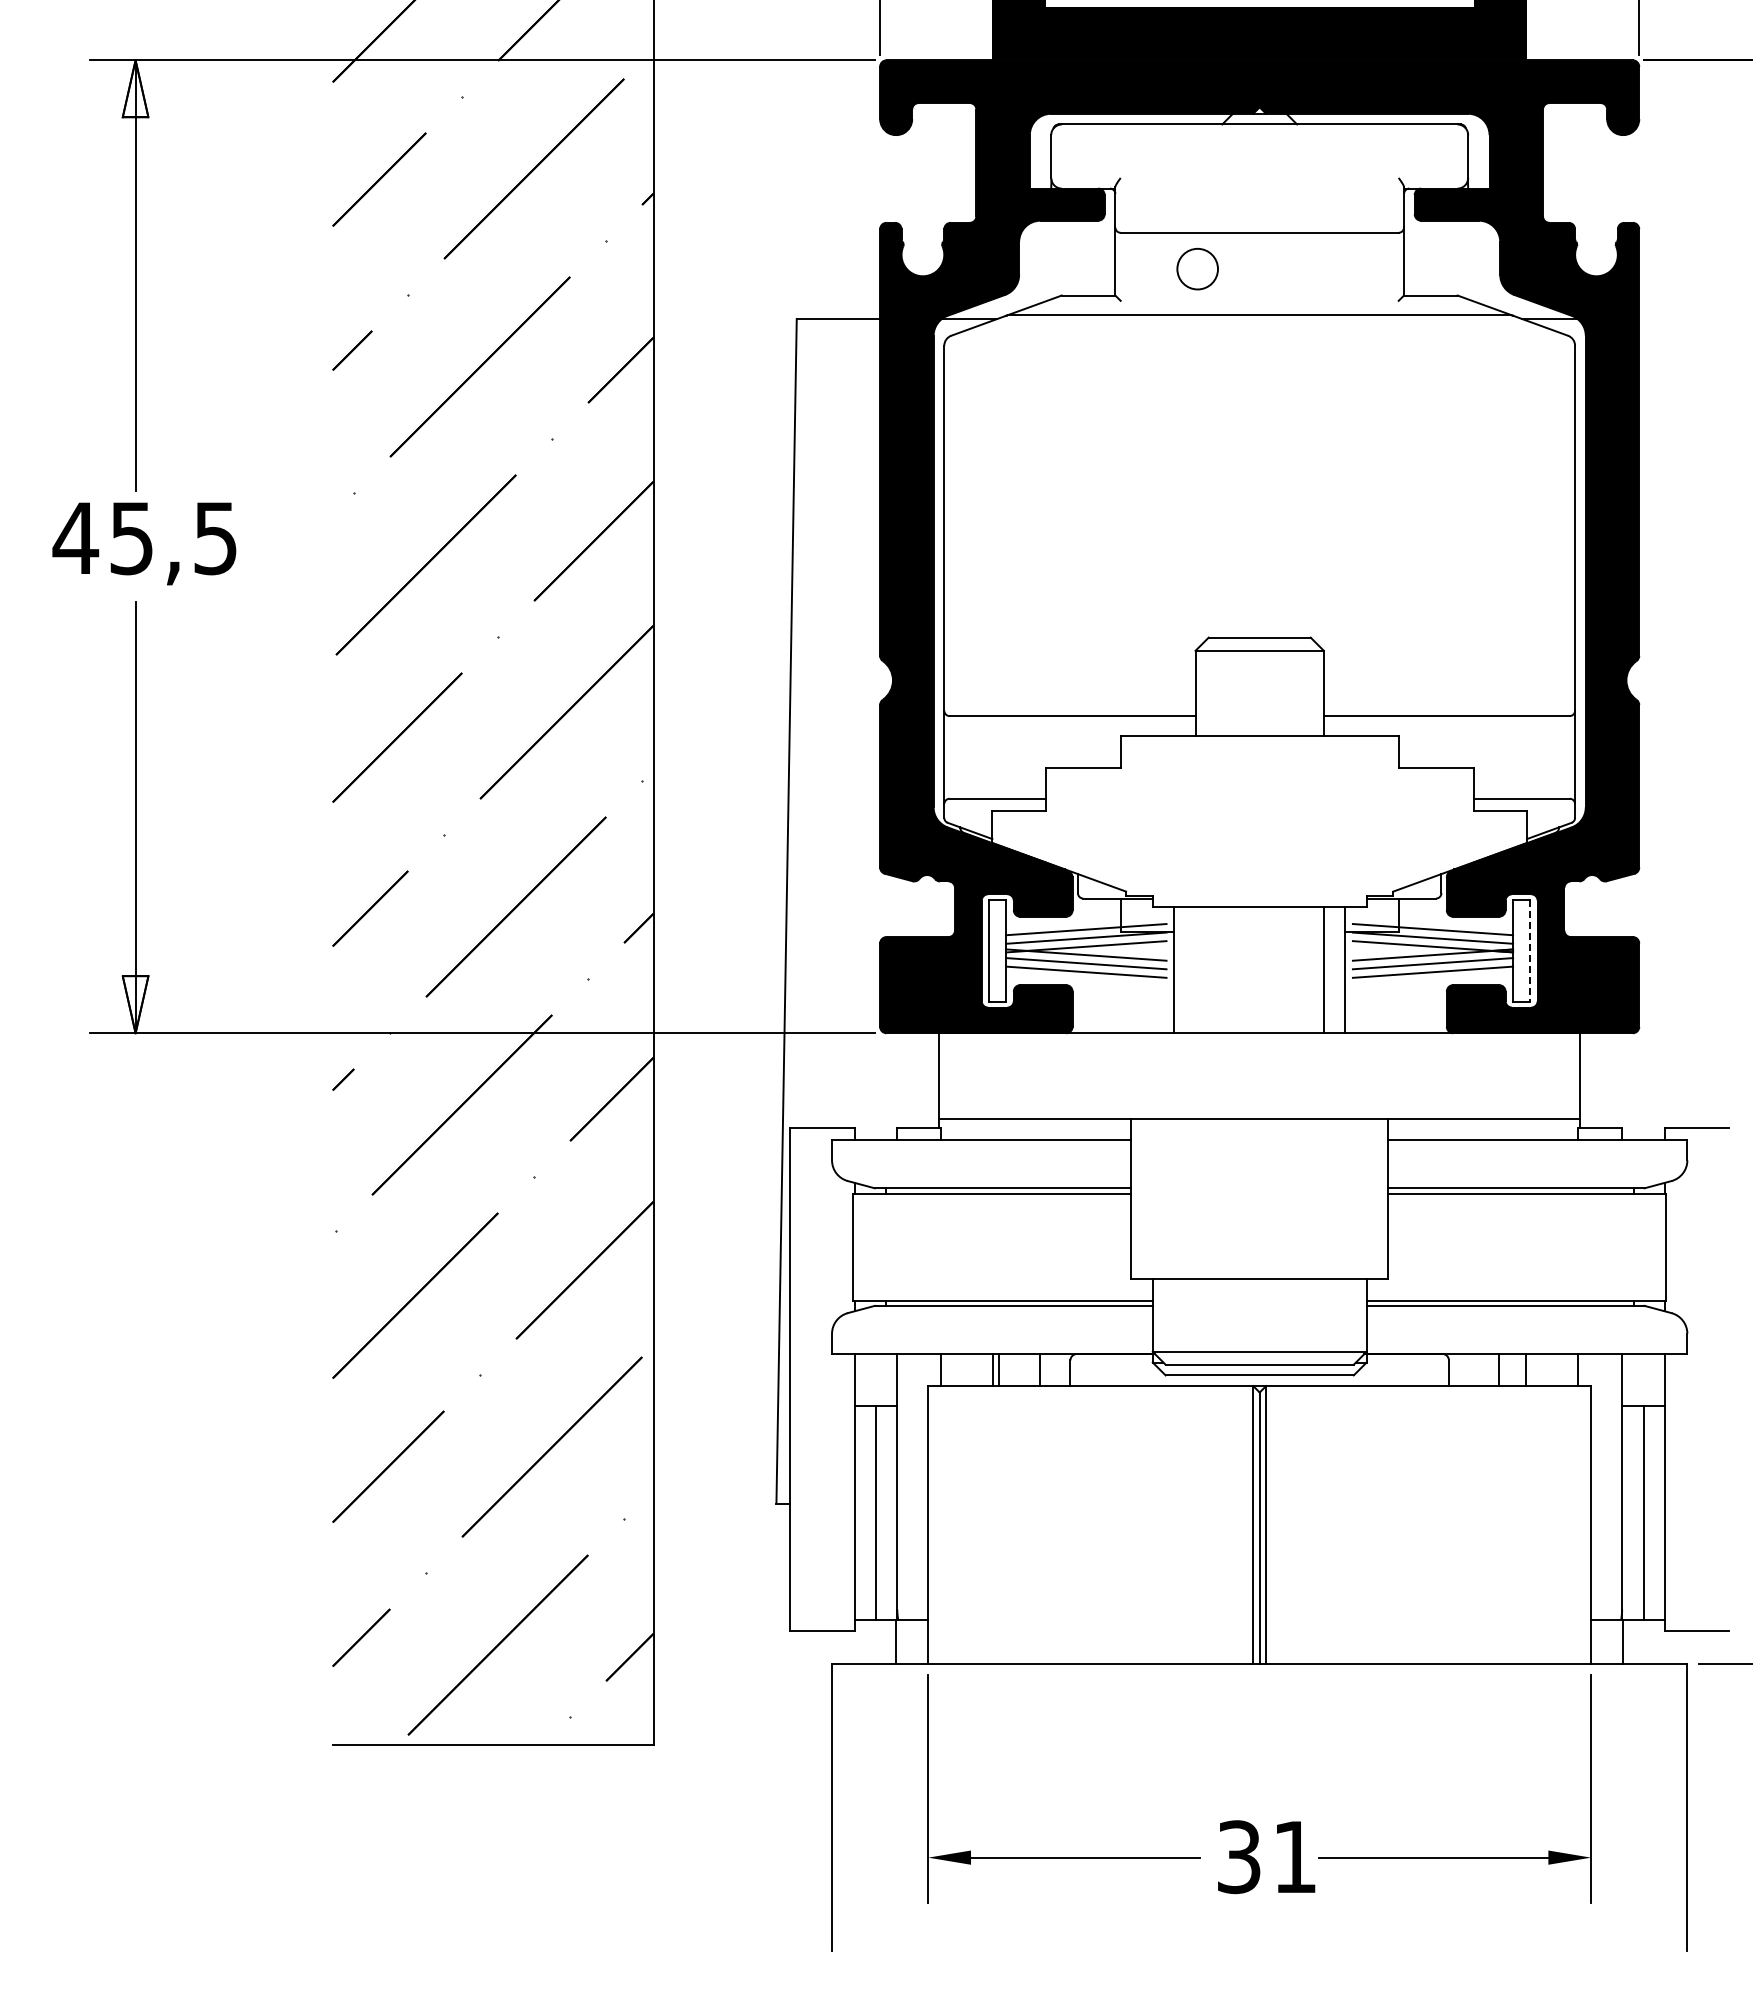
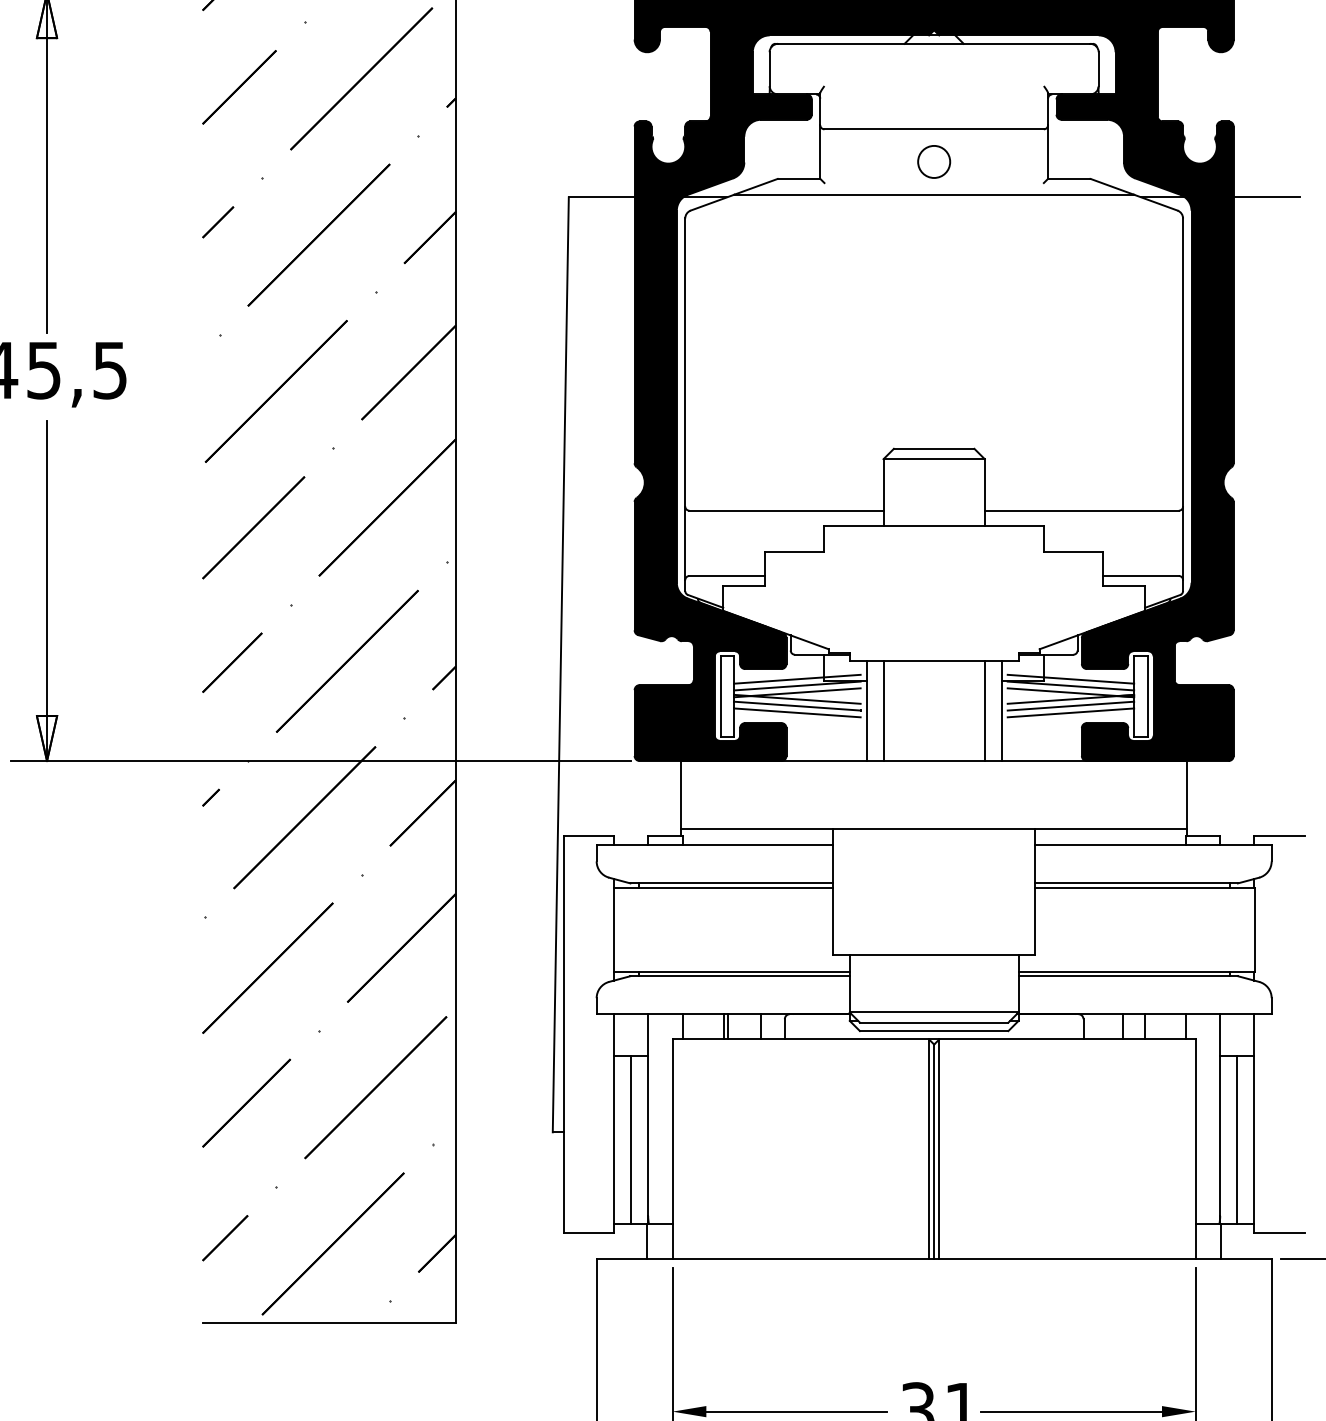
circle: (1197, 269) -> (934, 162), moved
line: (1680, 319) -> (1266, 197), added
line: (1530, 951) -> (1147, 696), dashed -> solid
line: (1195, 970) -> (883, 711), added

